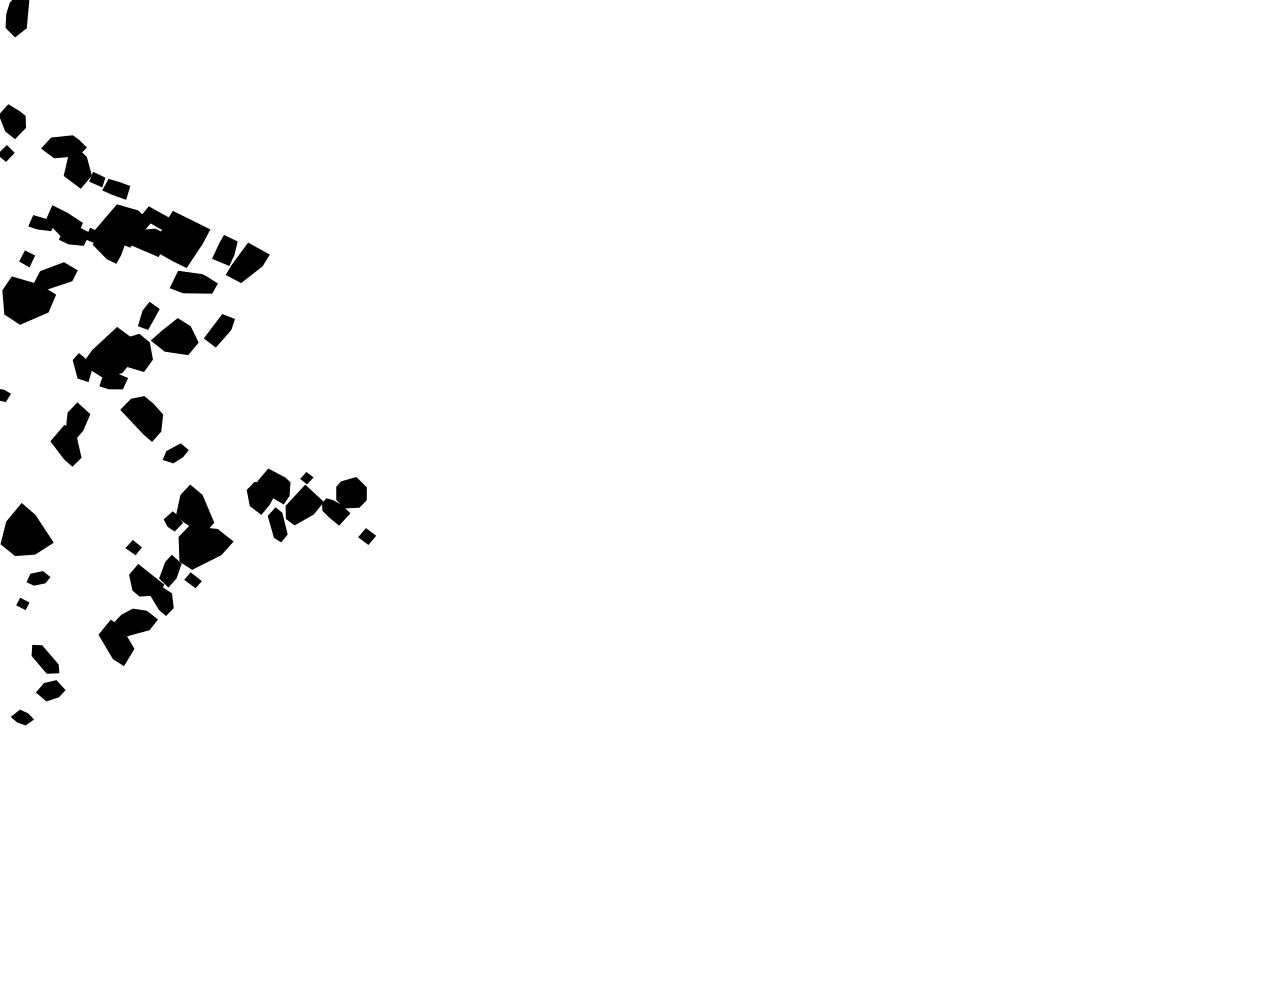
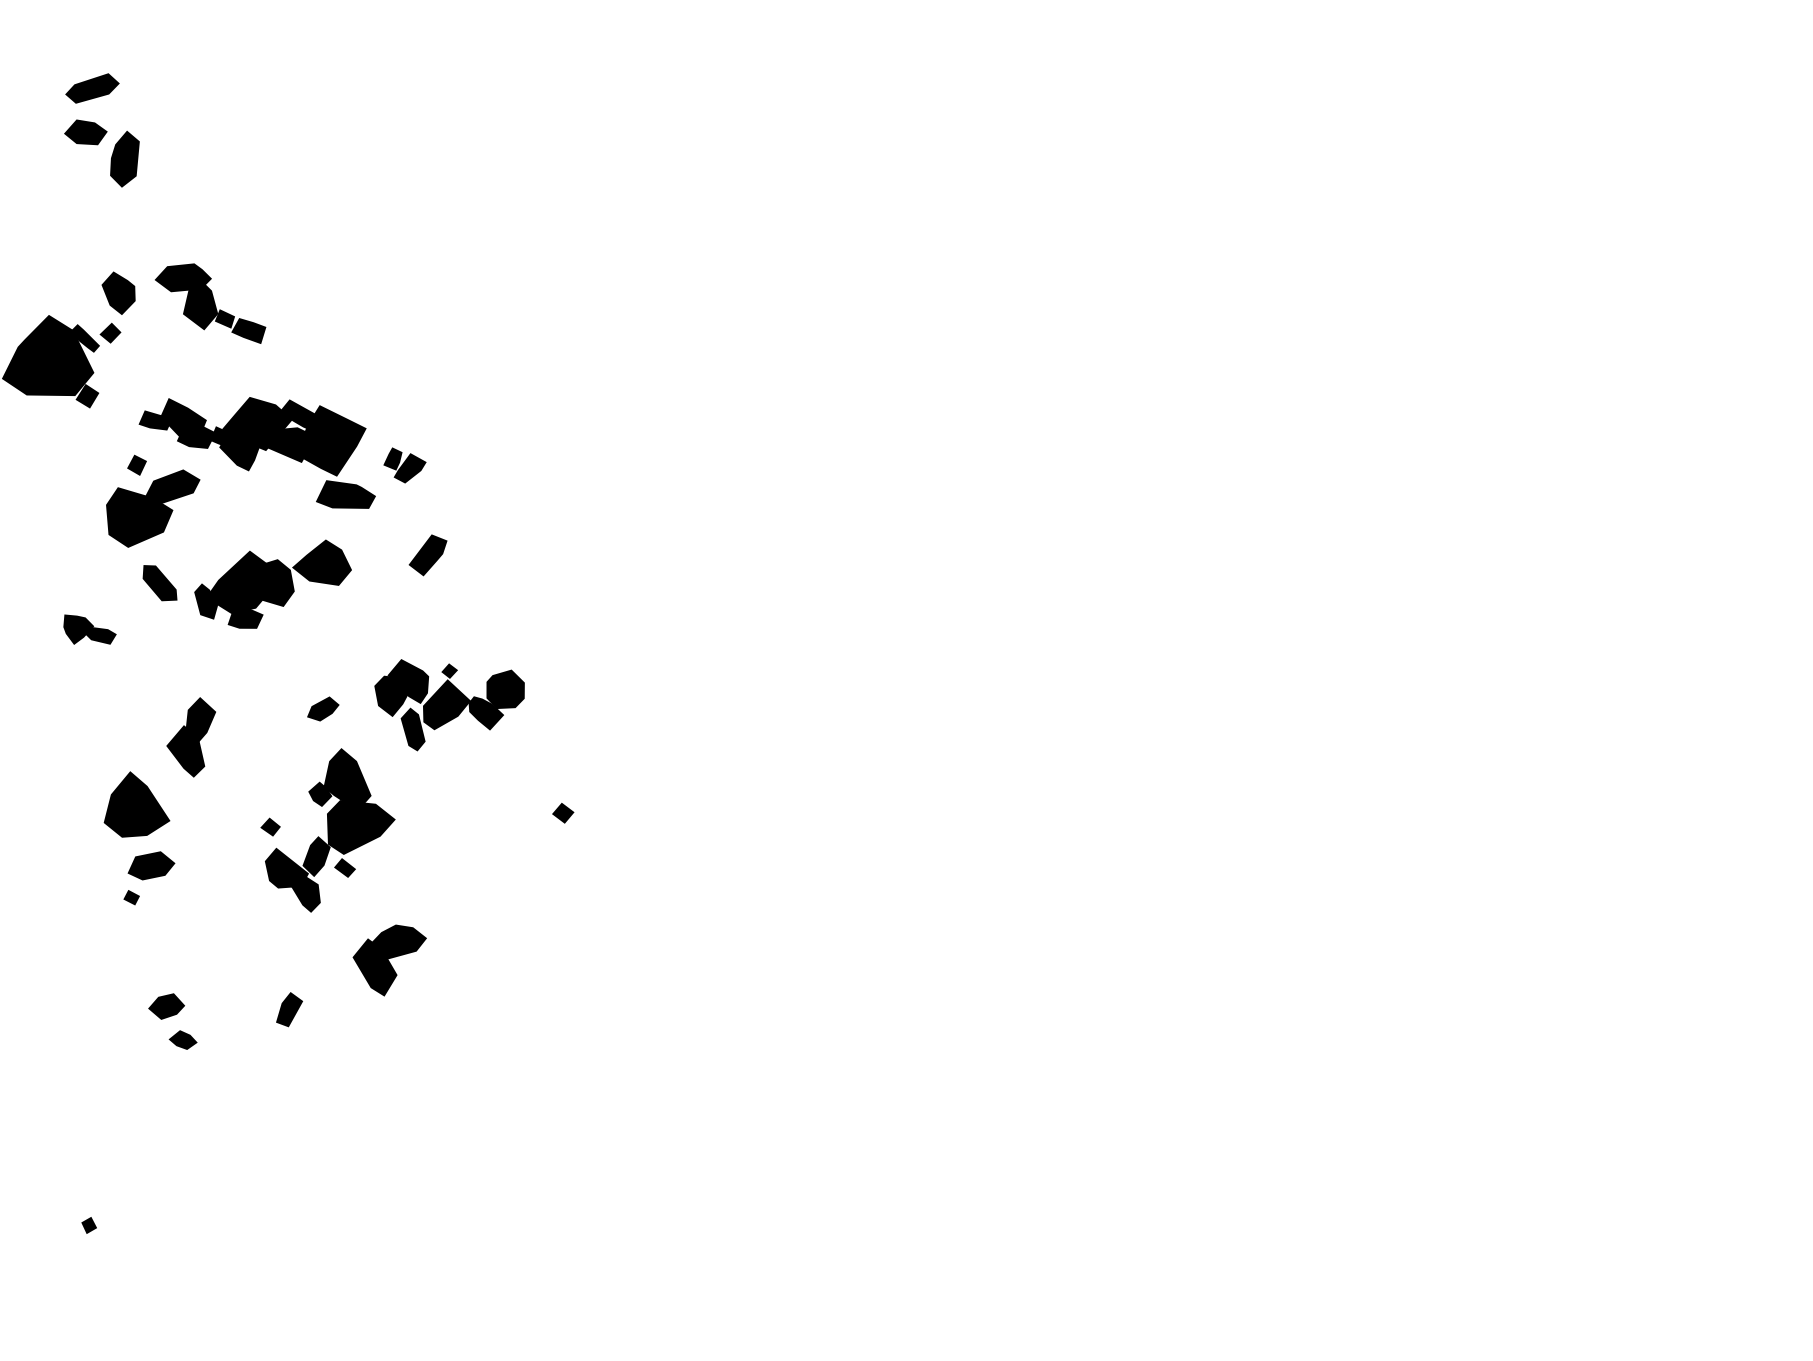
part: (85, 167) -> (210, 303), moved
part: (240, 259) -> (404, 465), size x0.6
part: (148, 315) -> (289, 1009), moved
part: (218, 330) -> (427, 555), moved
part: (141, 418) -> (280, 665), removed
part: (69, 434) -> (190, 737), moved
part: (306, 505) -> (449, 705), moved
part: (37, 578) -> (150, 865), size x1.6
part: (127, 637) -> (389, 960), moved
part: (45, 659) -> (159, 583), moved
part: (21, 717) -> (182, 1039), moved

